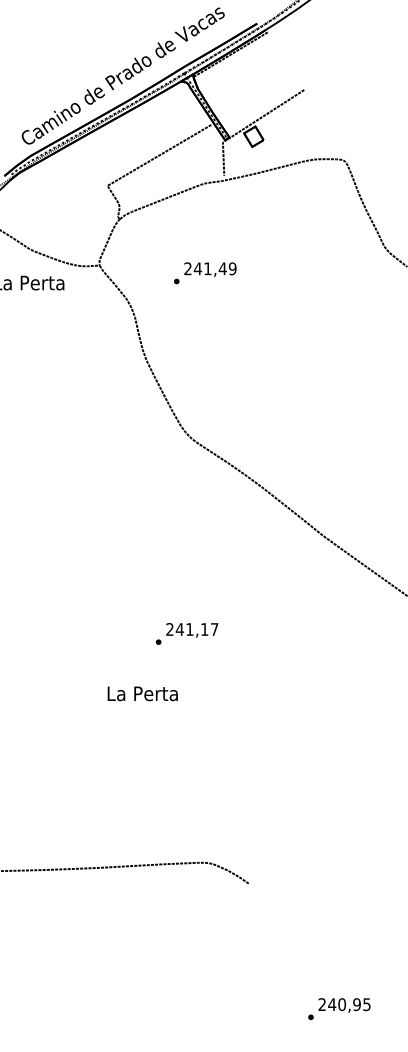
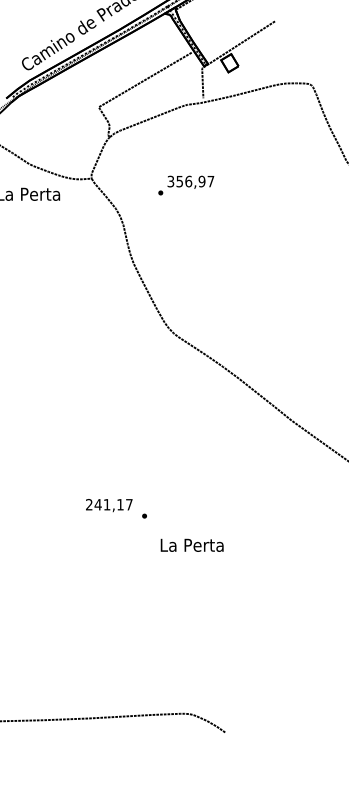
text: (210, 268) -> (191, 181), 241,49 -> 356,97
text: (192, 630) -> (109, 505), moved
text: (142, 693) -> (191, 545), moved

